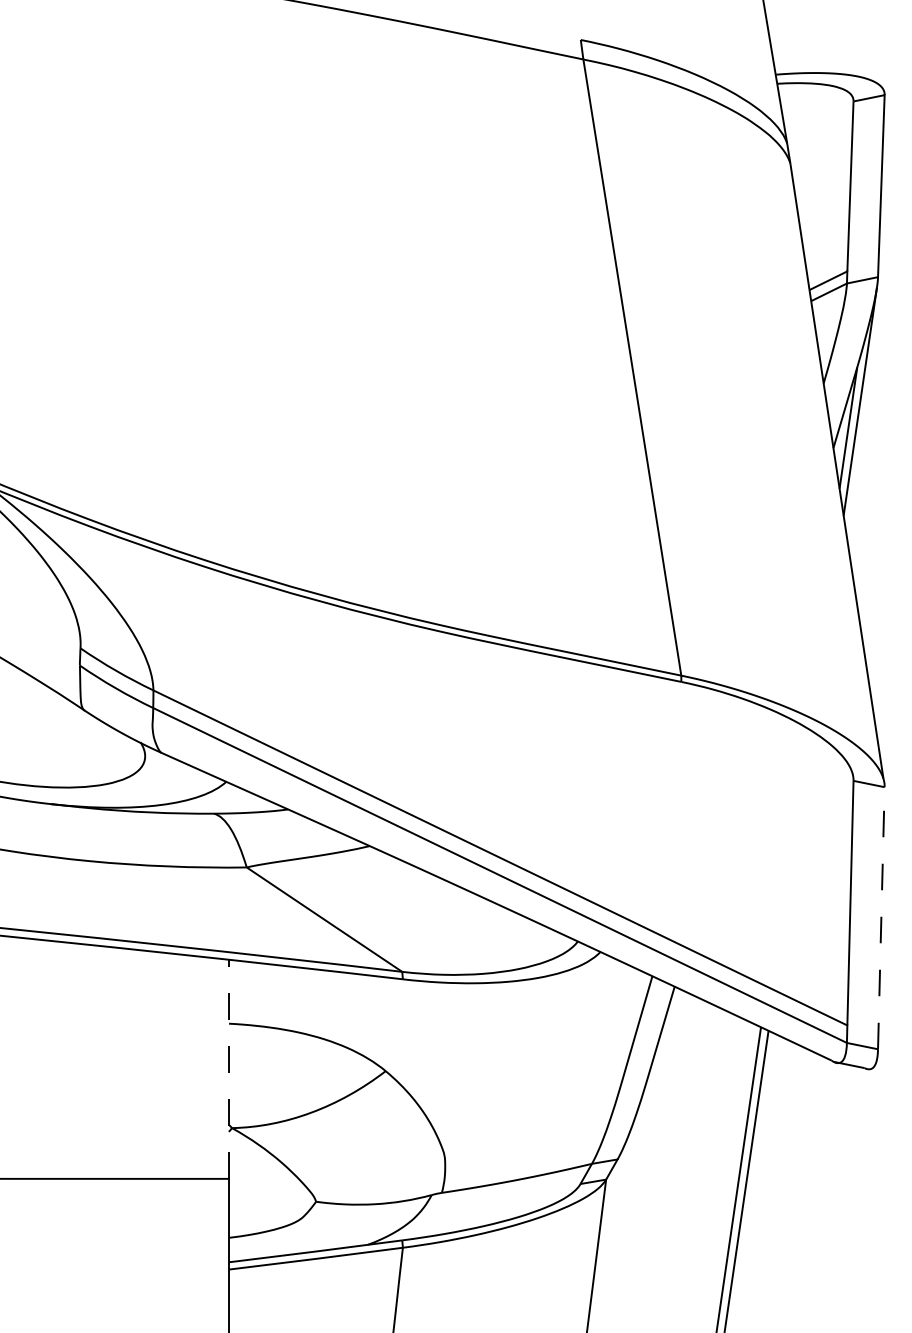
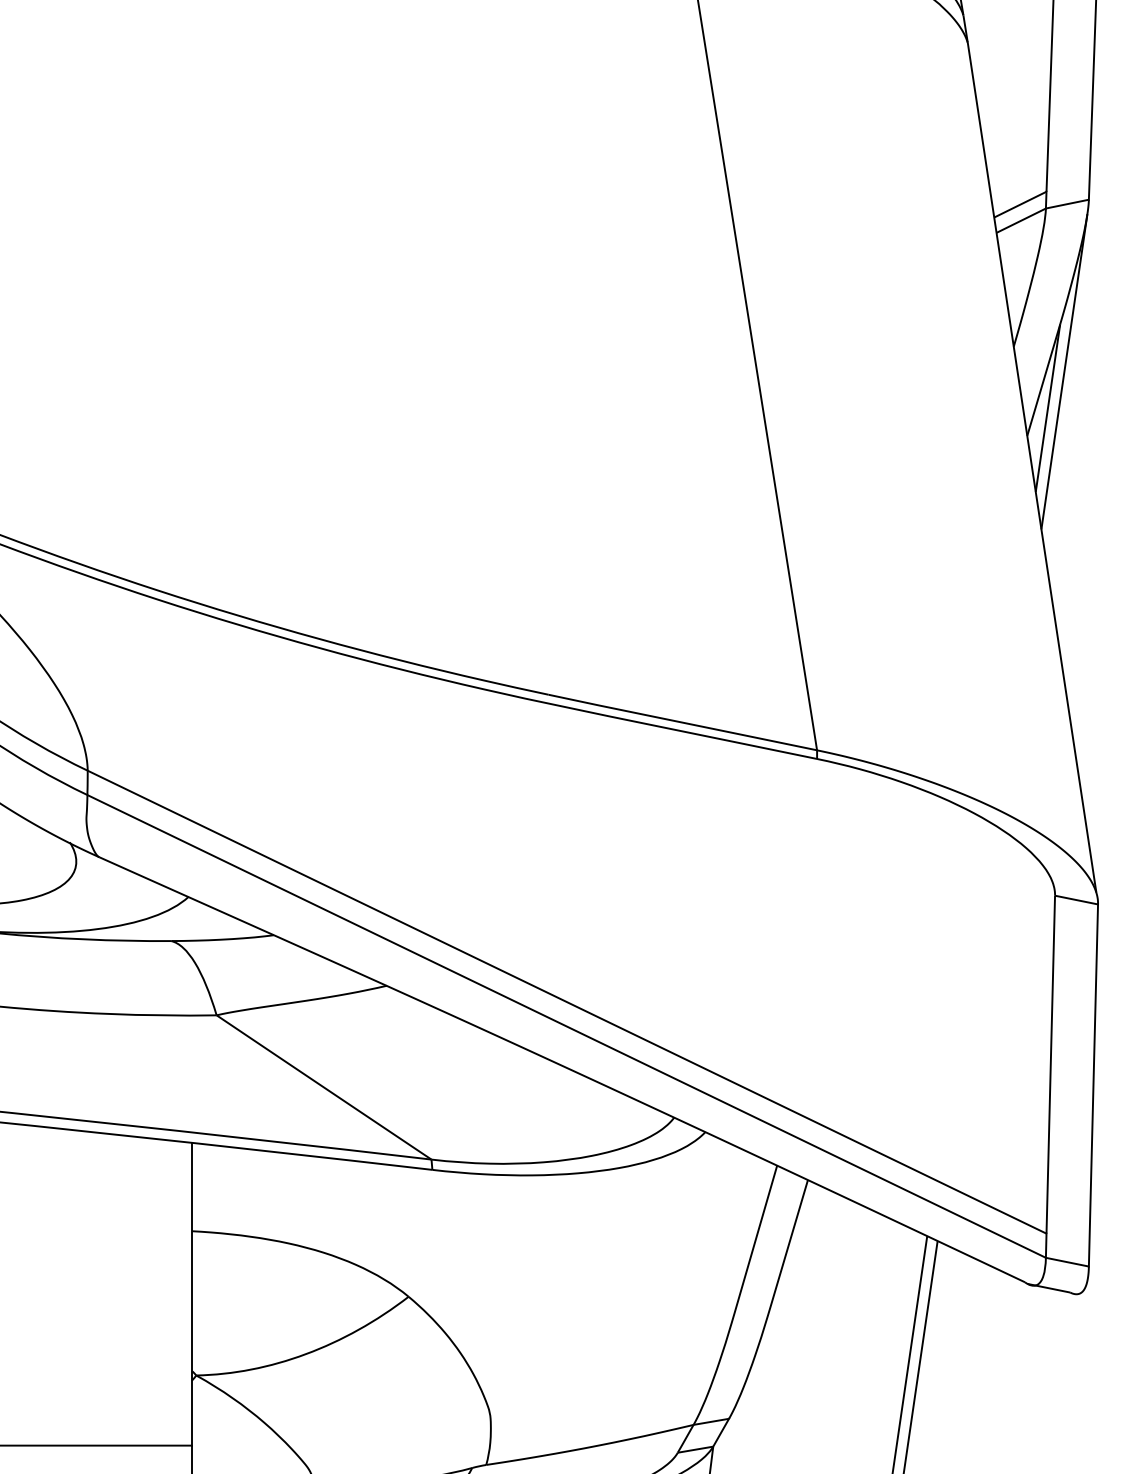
line: (881, 917) -> (1093, 1084), dashed -> solid
line: (228, 1069) -> (191, 1294), dashed -> solid

